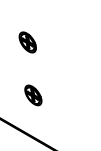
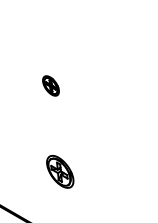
part: (27, 42) -> (50, 86), size x0.6

